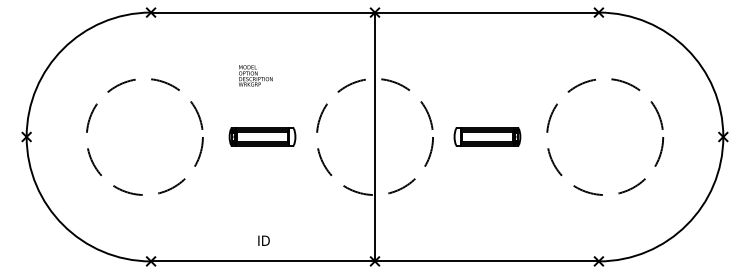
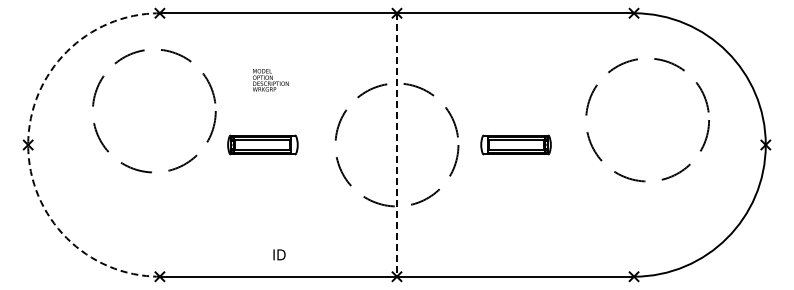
part: (262, 136) -> (262, 144), moved
arc: (26, 137) -> (28, 145), solid -> dashed
circle: (145, 137) -> (154, 111), moved
line: (375, 137) -> (397, 145), solid -> dashed
circle: (604, 137) -> (647, 120), moved

